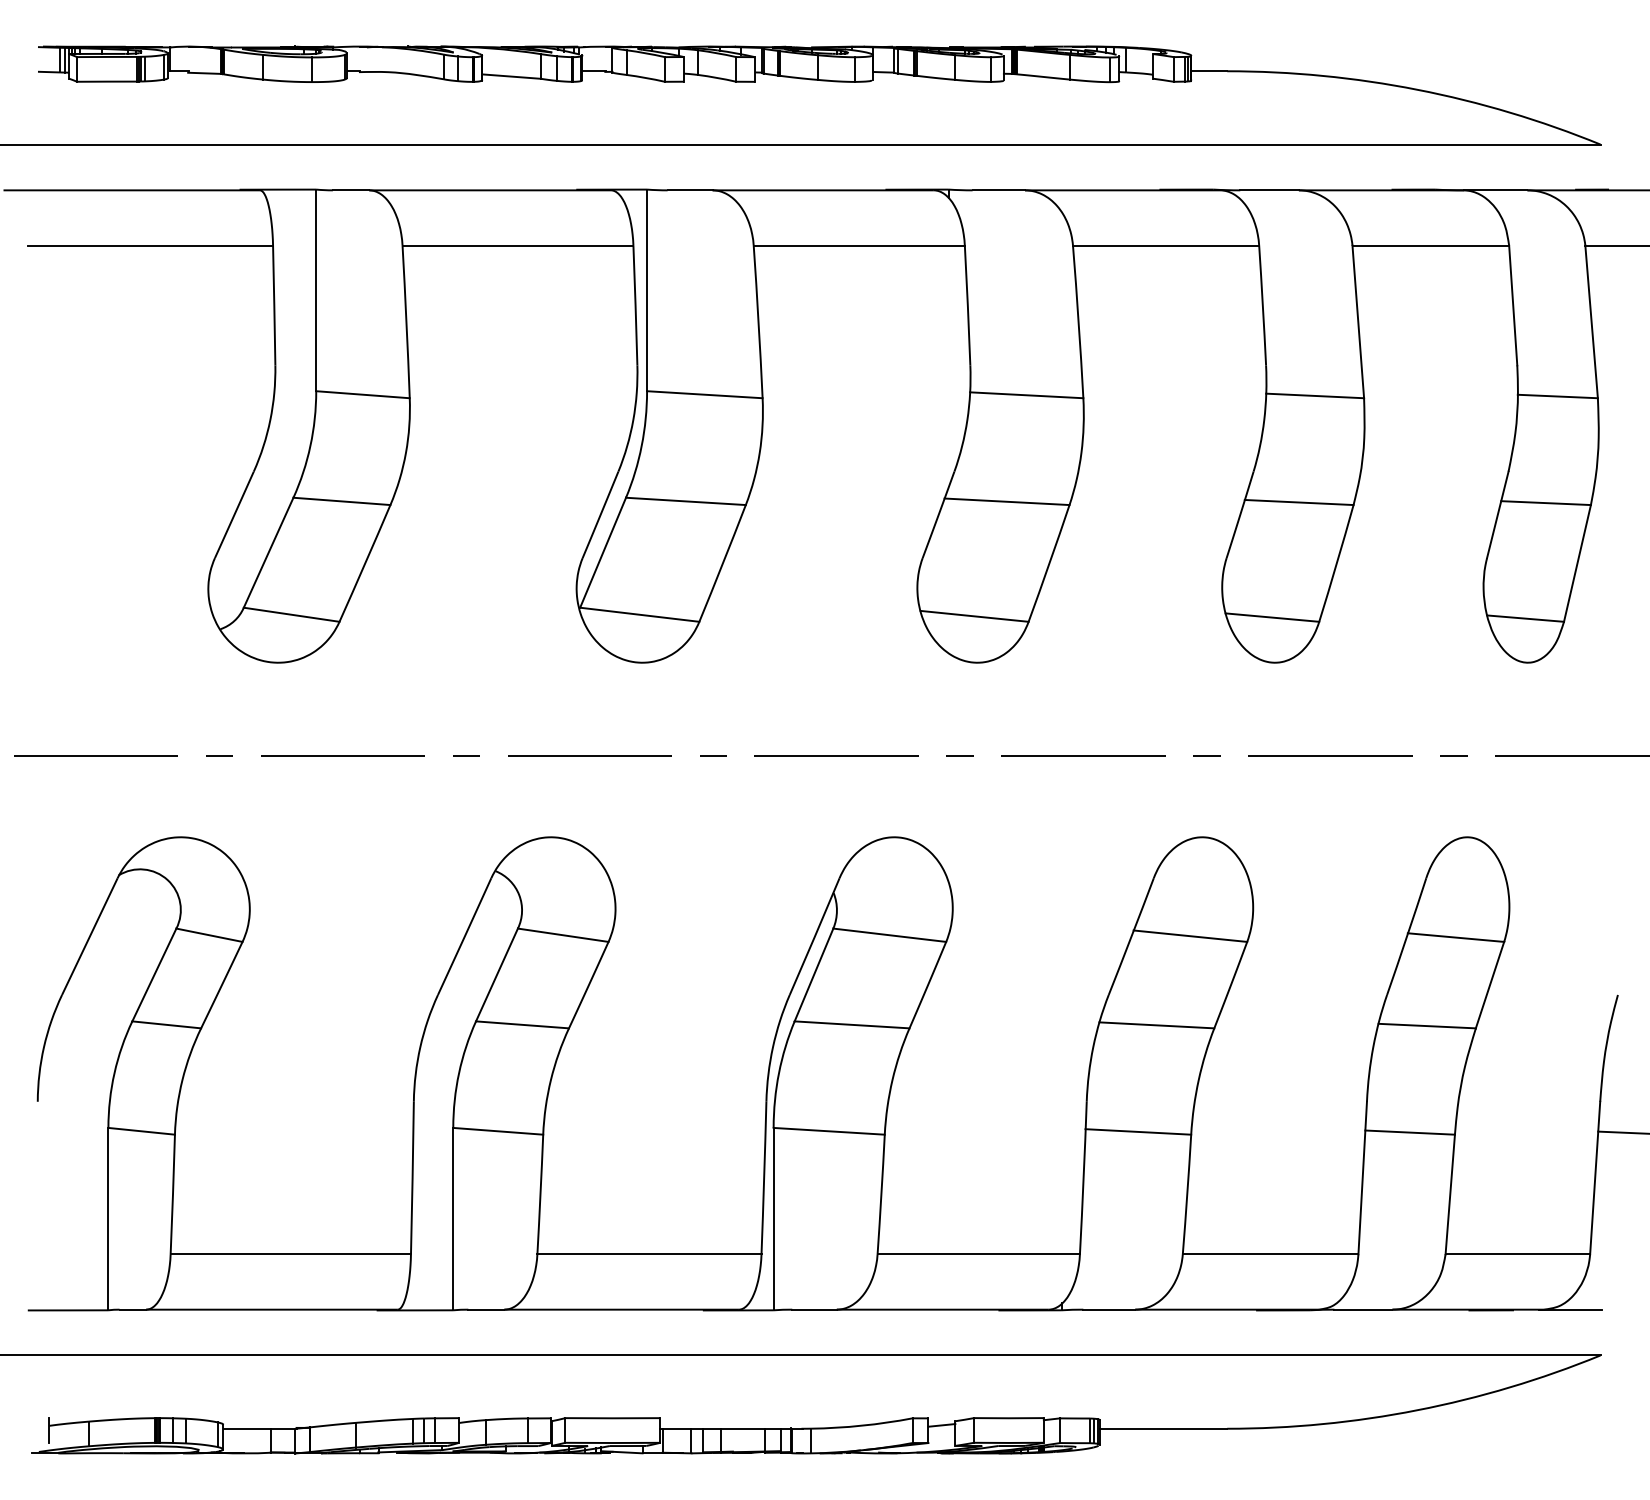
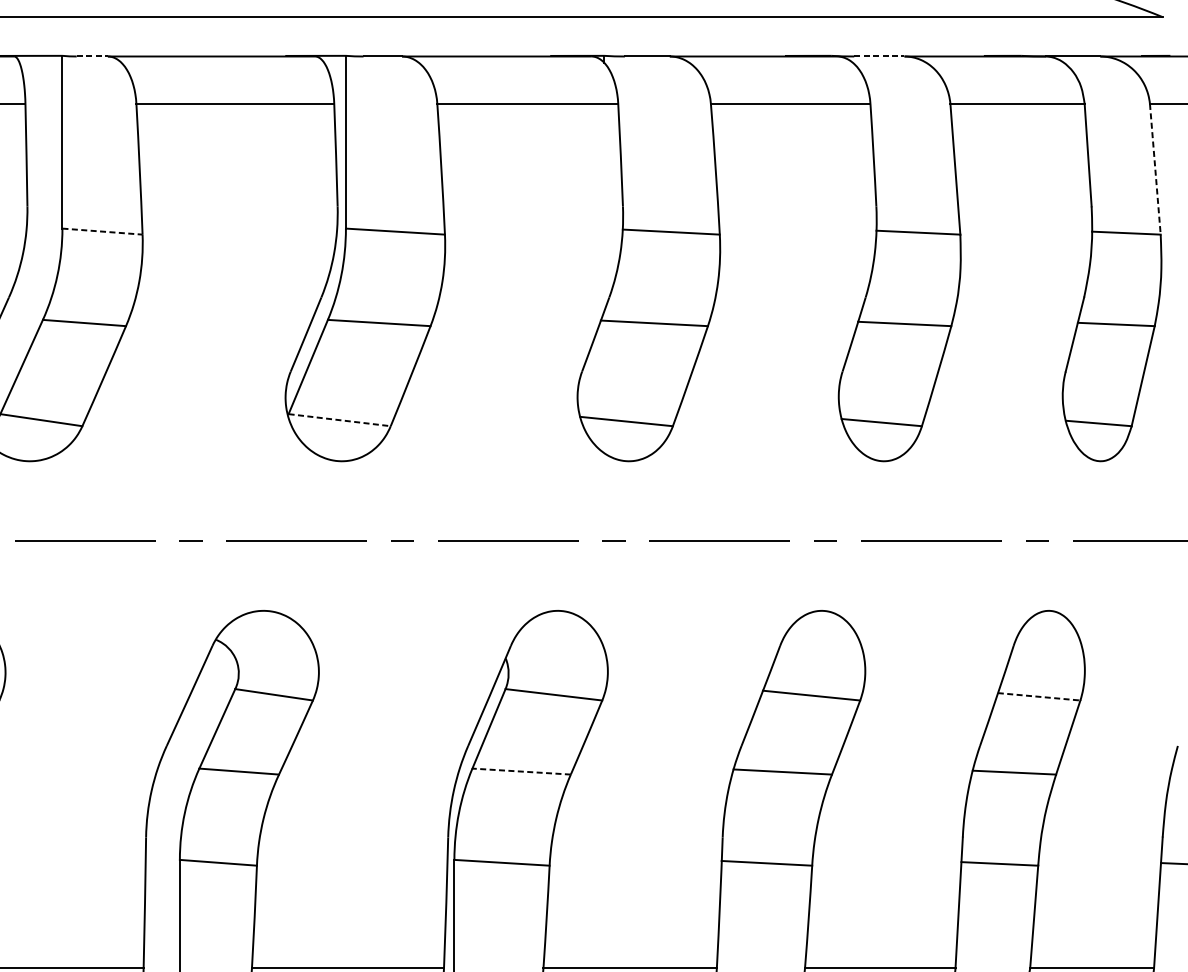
line: (351, 190) -> (92, 56), solid -> dashed
line: (1270, 190) -> (880, 56), solid -> dashed
line: (1591, 322) -> (1155, 169), solid -> dashed
line: (363, 394) -> (102, 231), solid -> dashed
line: (640, 614) -> (340, 419), solid -> dashed
line: (1456, 937) -> (1039, 696), solid -> dashed
line: (852, 1024) -> (521, 771), solid -> dashed

